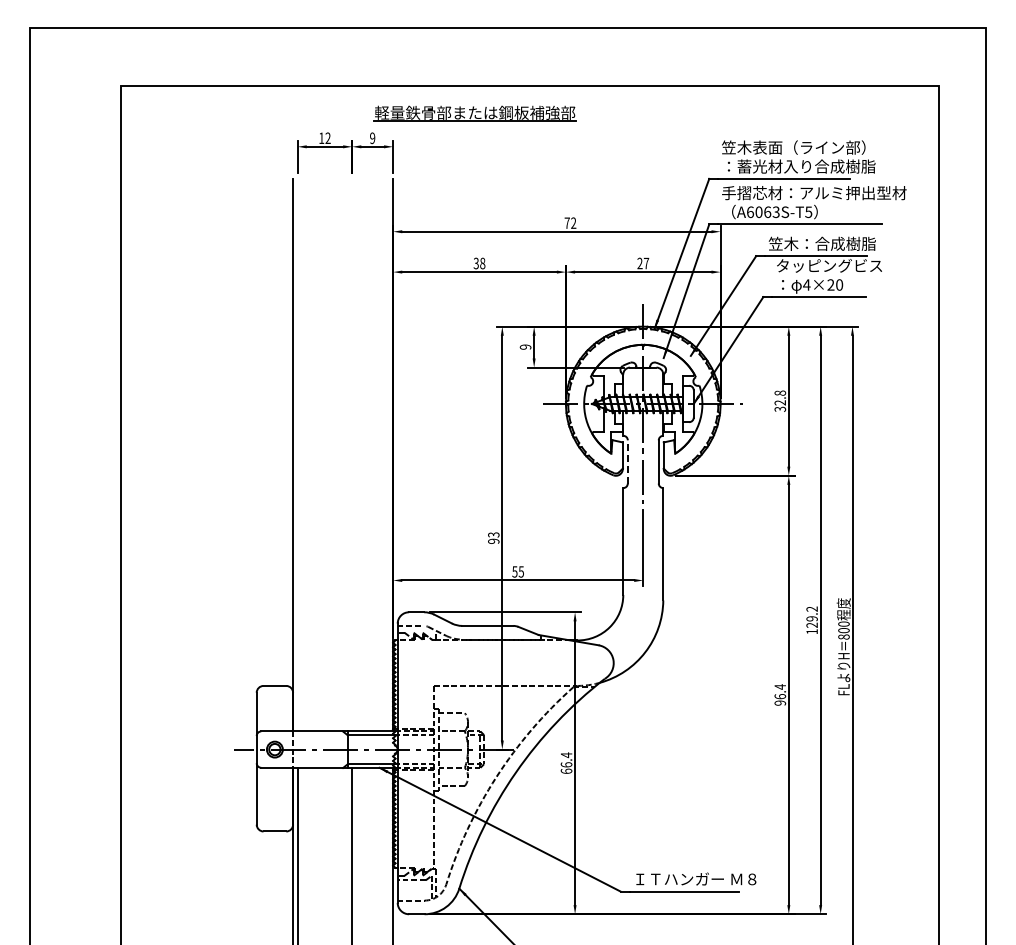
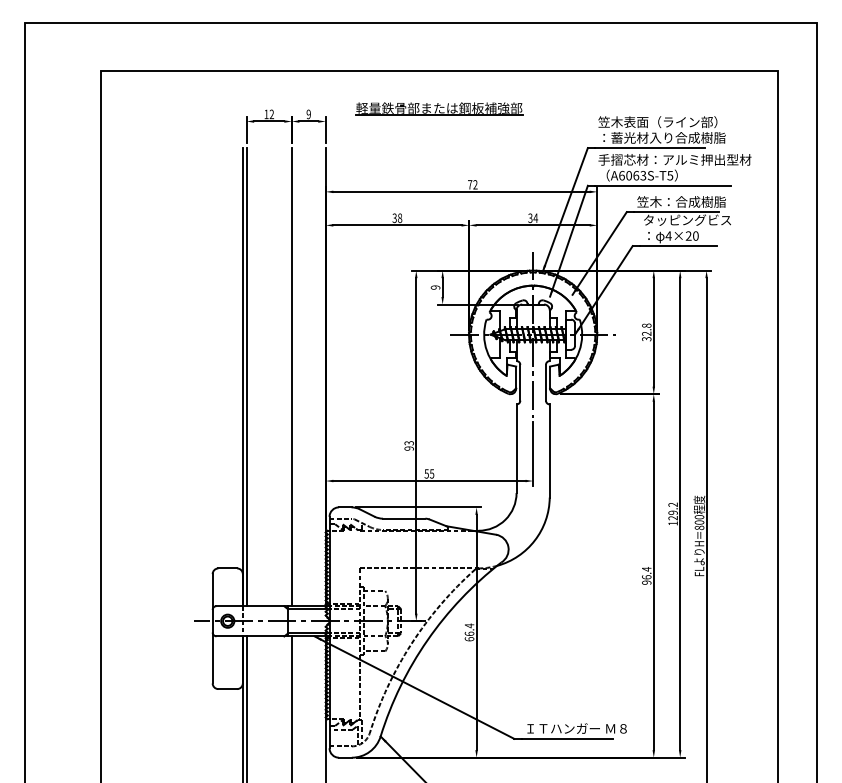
part: (474, 113) -> (438, 108), moved
text: (643, 263) -> (533, 218), 27 -> 34
line: (297, 454) -> (246, 376), added
line: (352, 454) -> (292, 376), added
line: (627, 461) -> (520, 382), dashed -> solid

